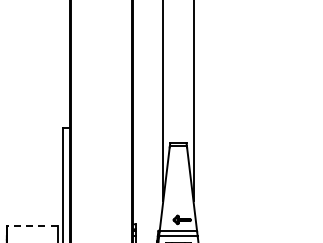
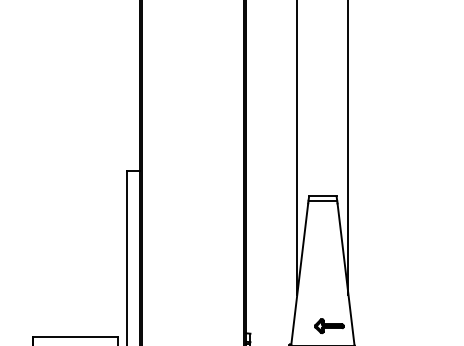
line: (31, 226) -> (74, 337), dashed -> solid

